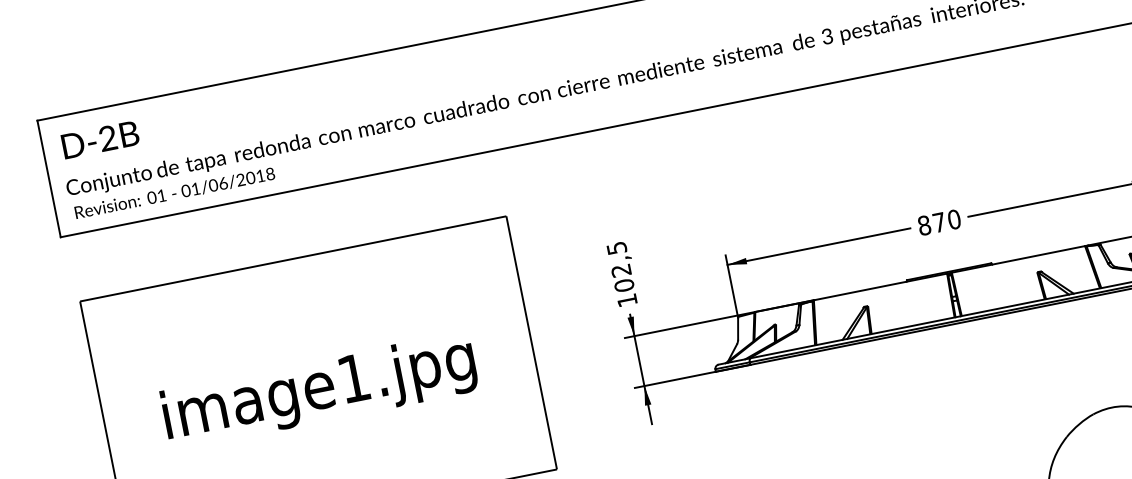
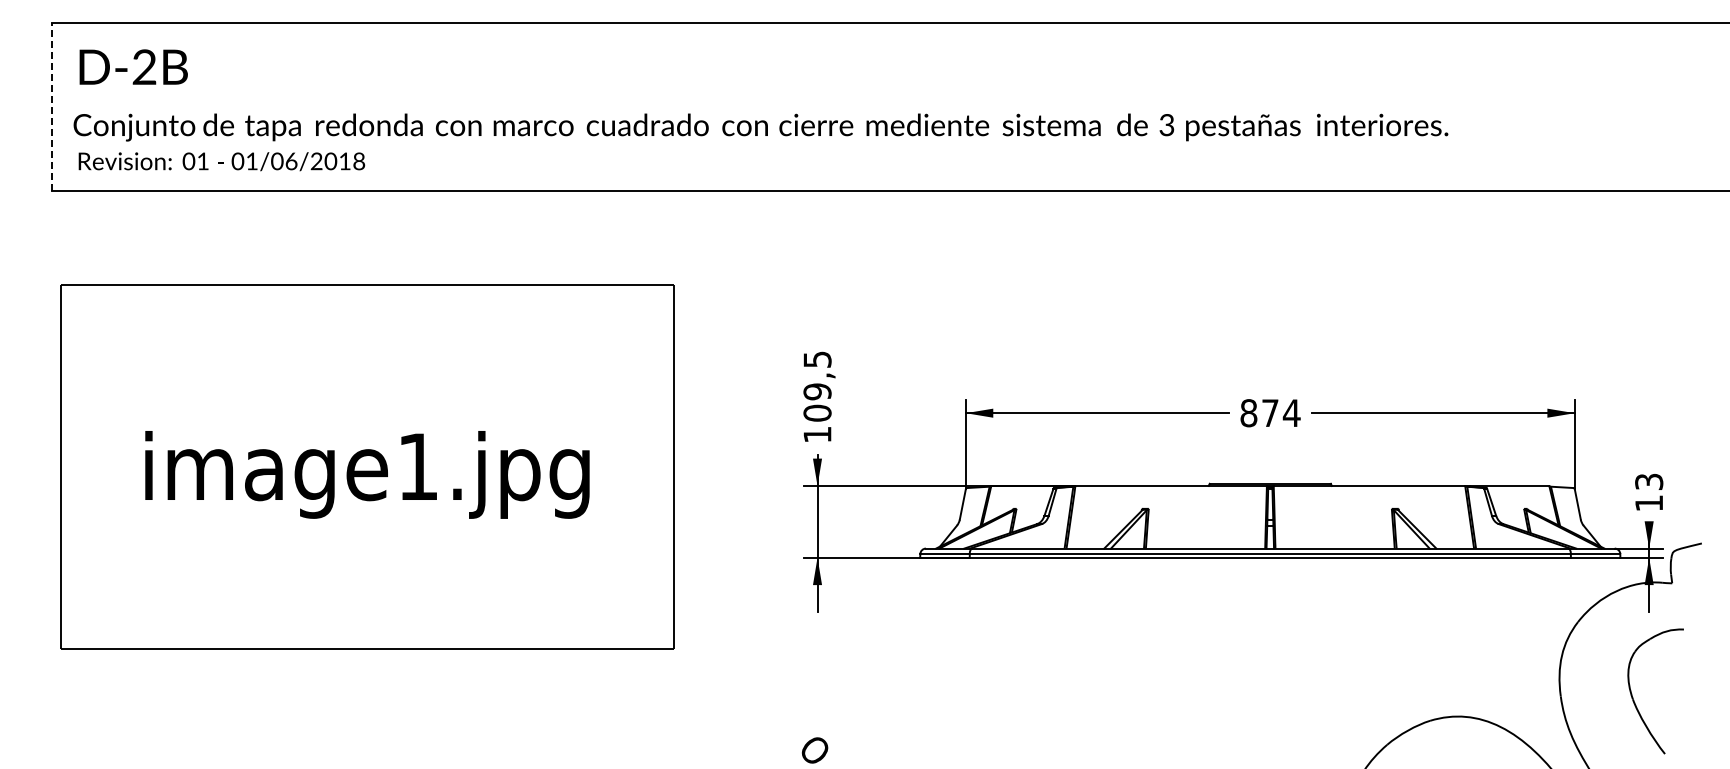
line: (48, 179) -> (51, 107), solid -> dashed
text: (954, 219) -> (1291, 413), 870 -> 874
text: (621, 270) -> (817, 391), 102,5 -> 109,5

